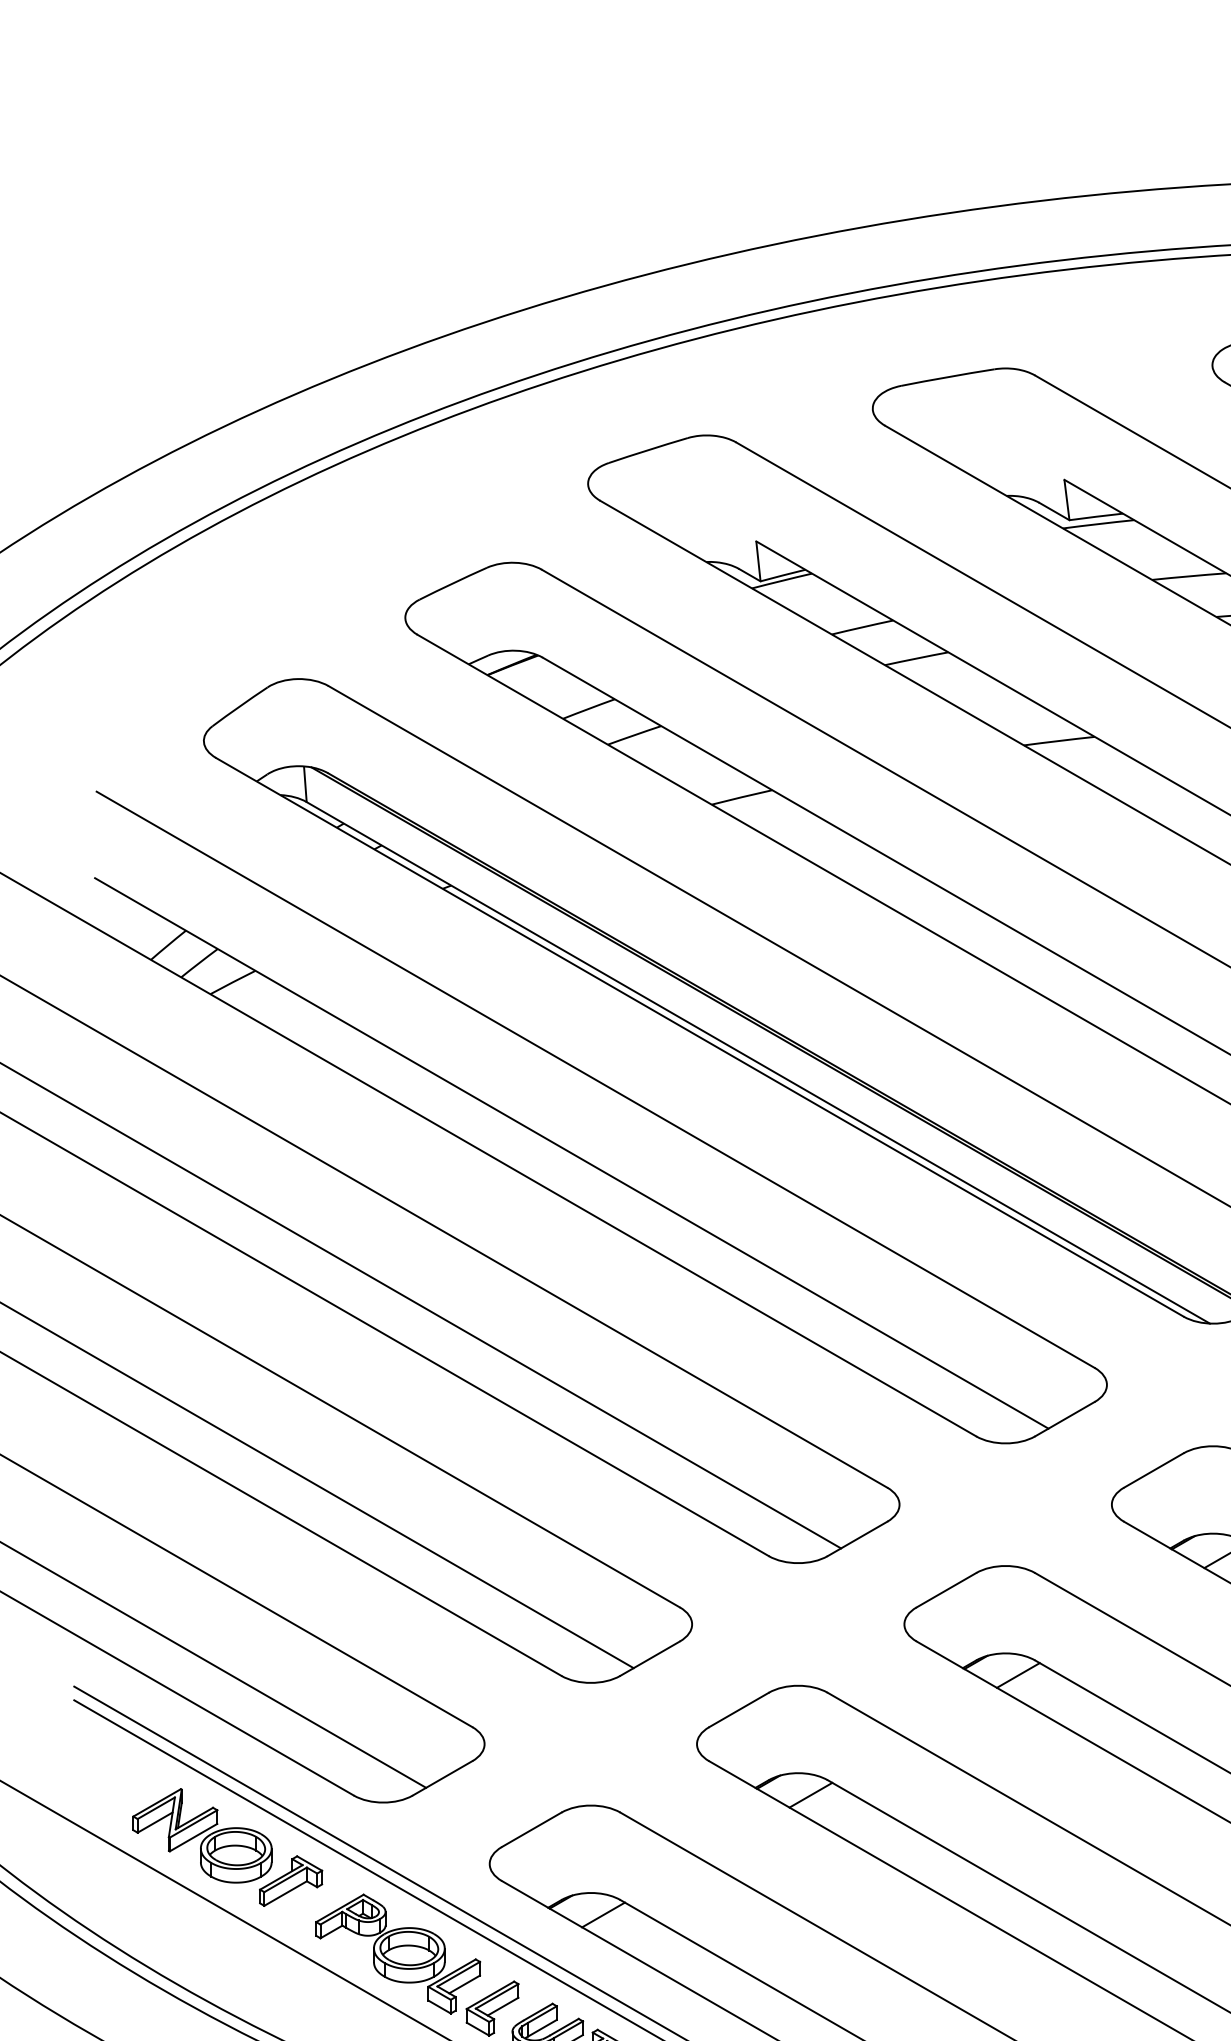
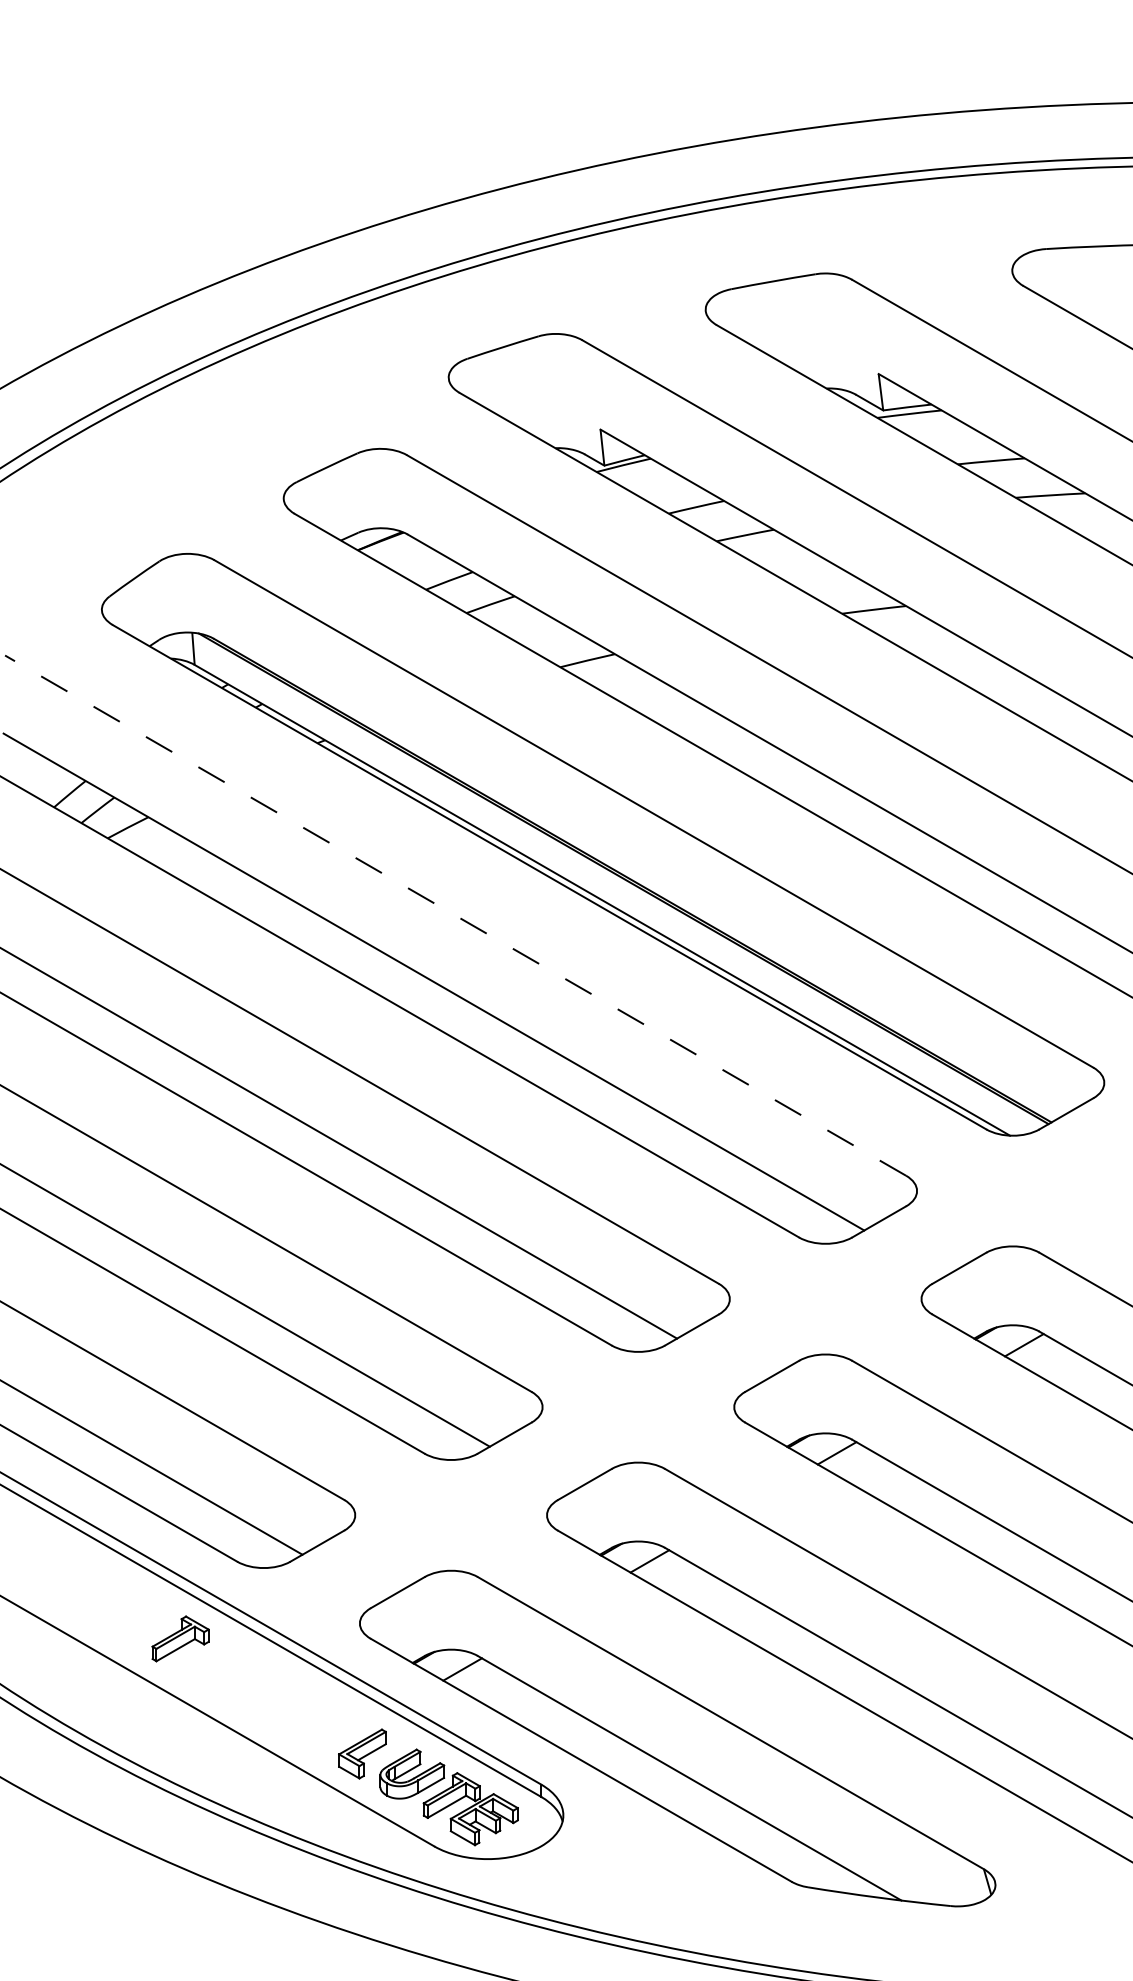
line: (595, 1079) -> (455, 915), solid -> dashed
part: (202, 1835) -> (100, 1597), removed
part: (398, 1953) -> (277, 1704), removed

